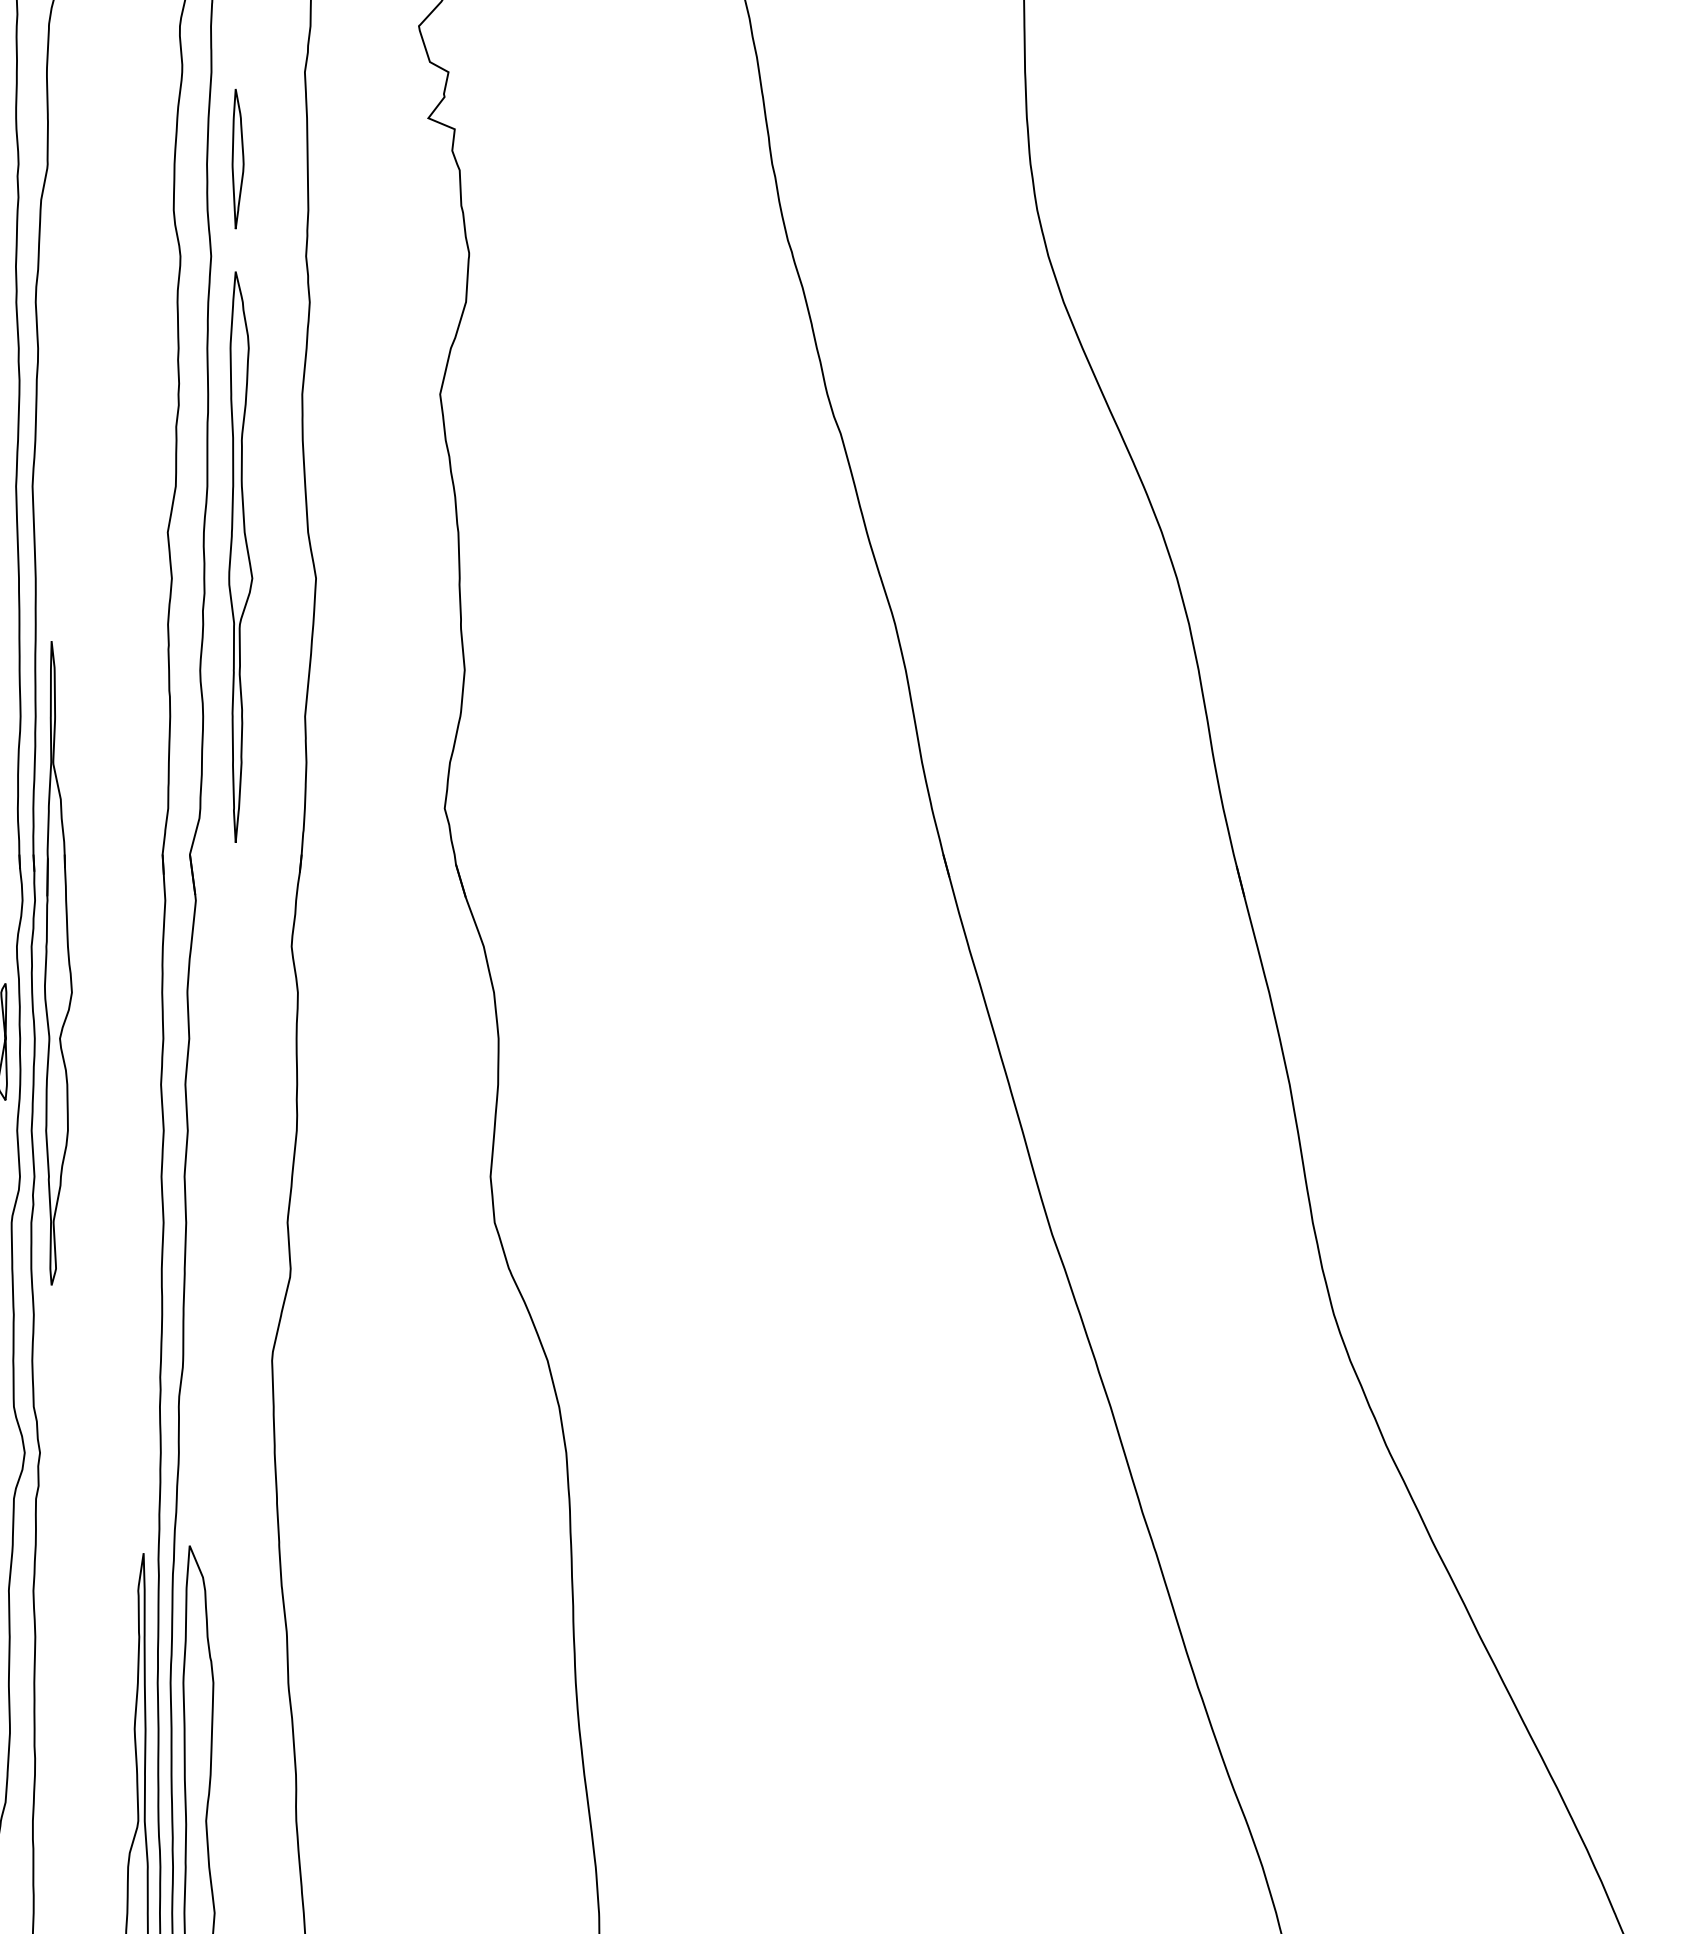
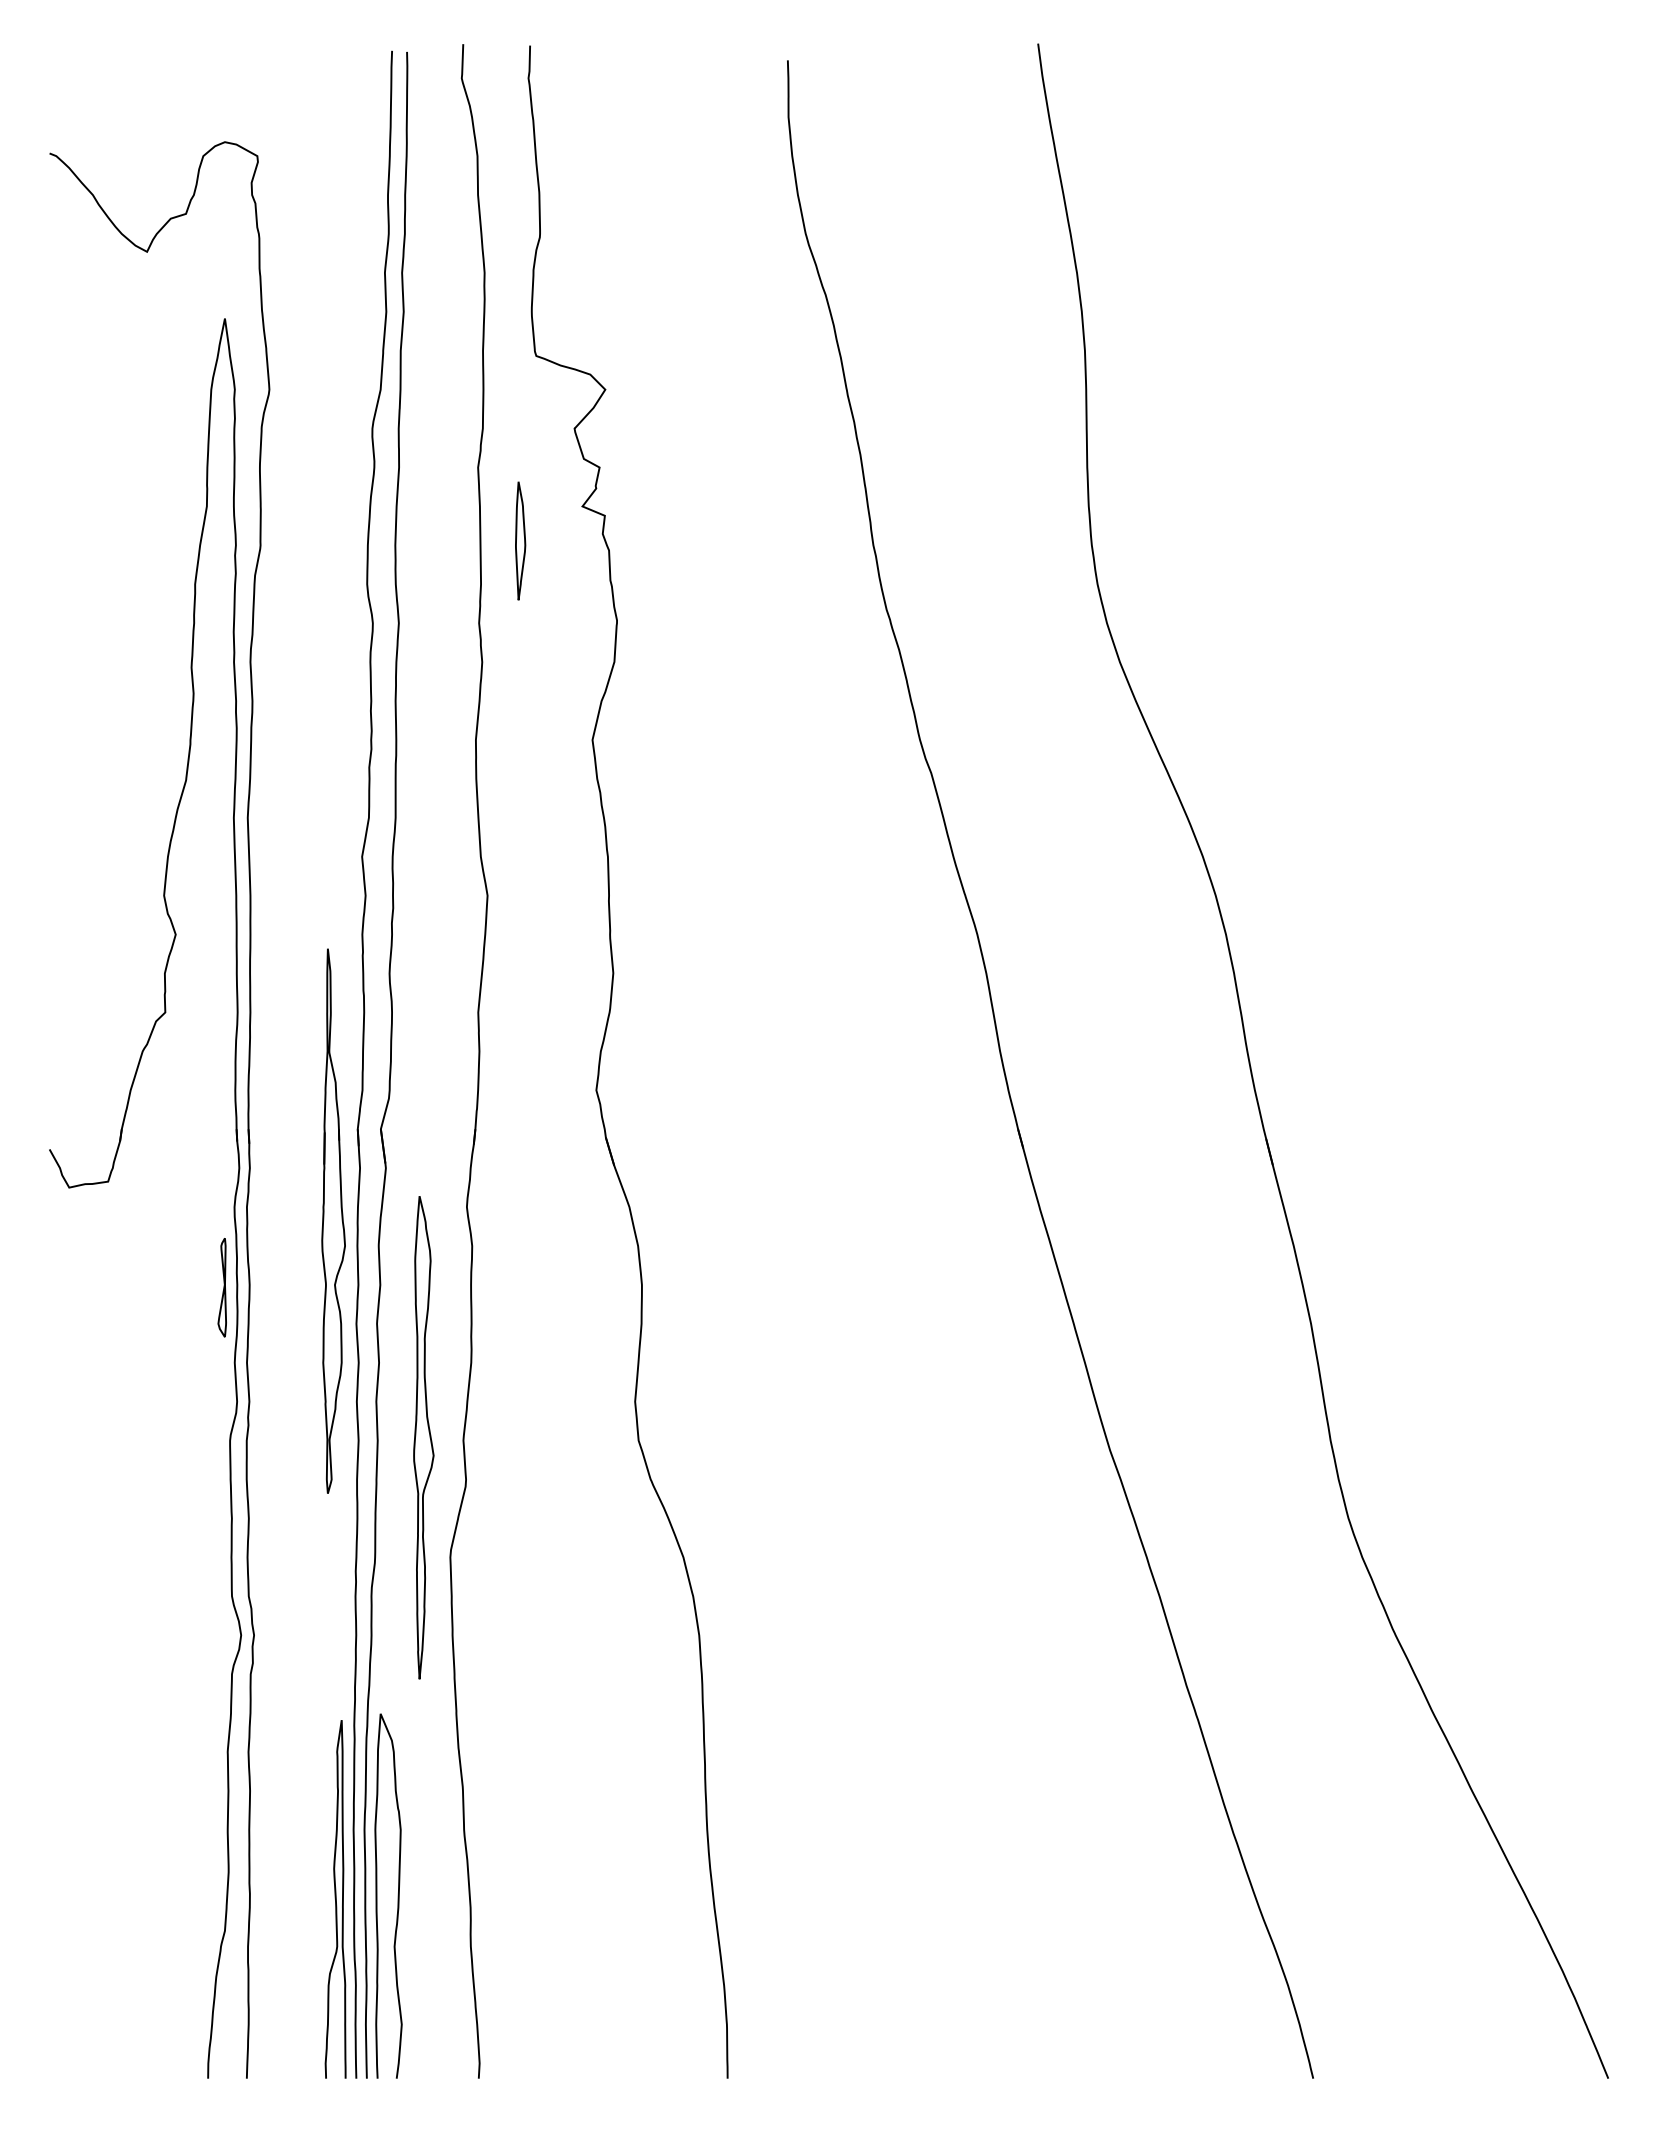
part: (237, 158) -> (520, 540), moved
part: (240, 556) -> (423, 1437), moved
part: (58, 962) -> (333, 1220), moved

